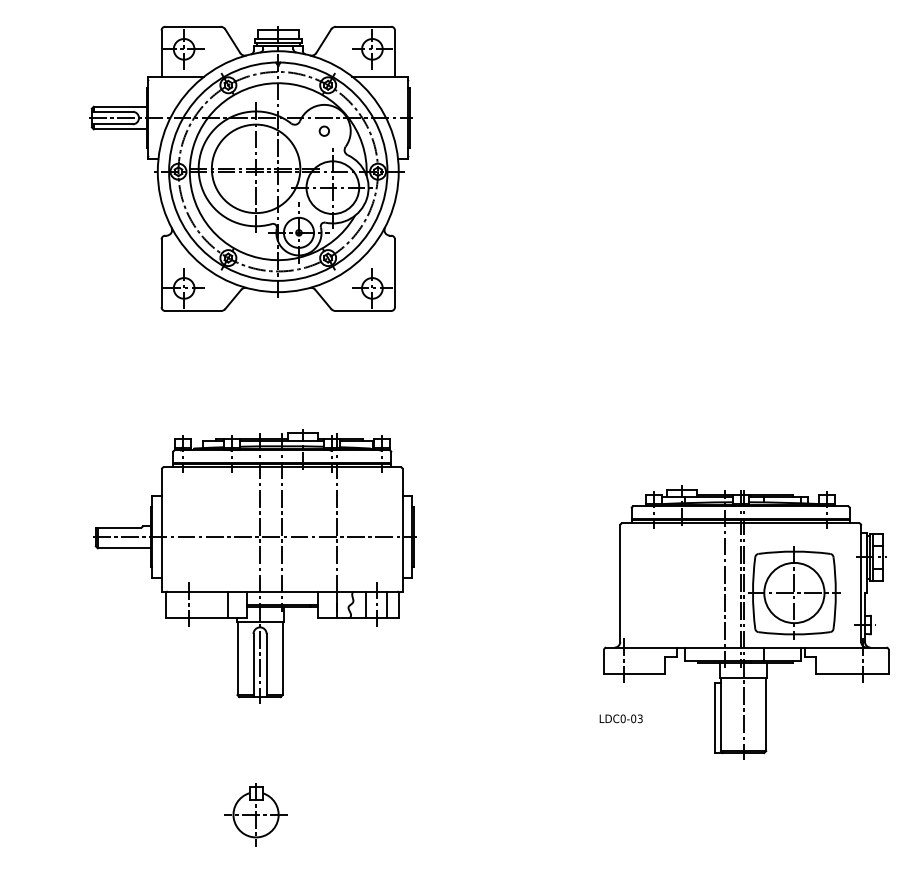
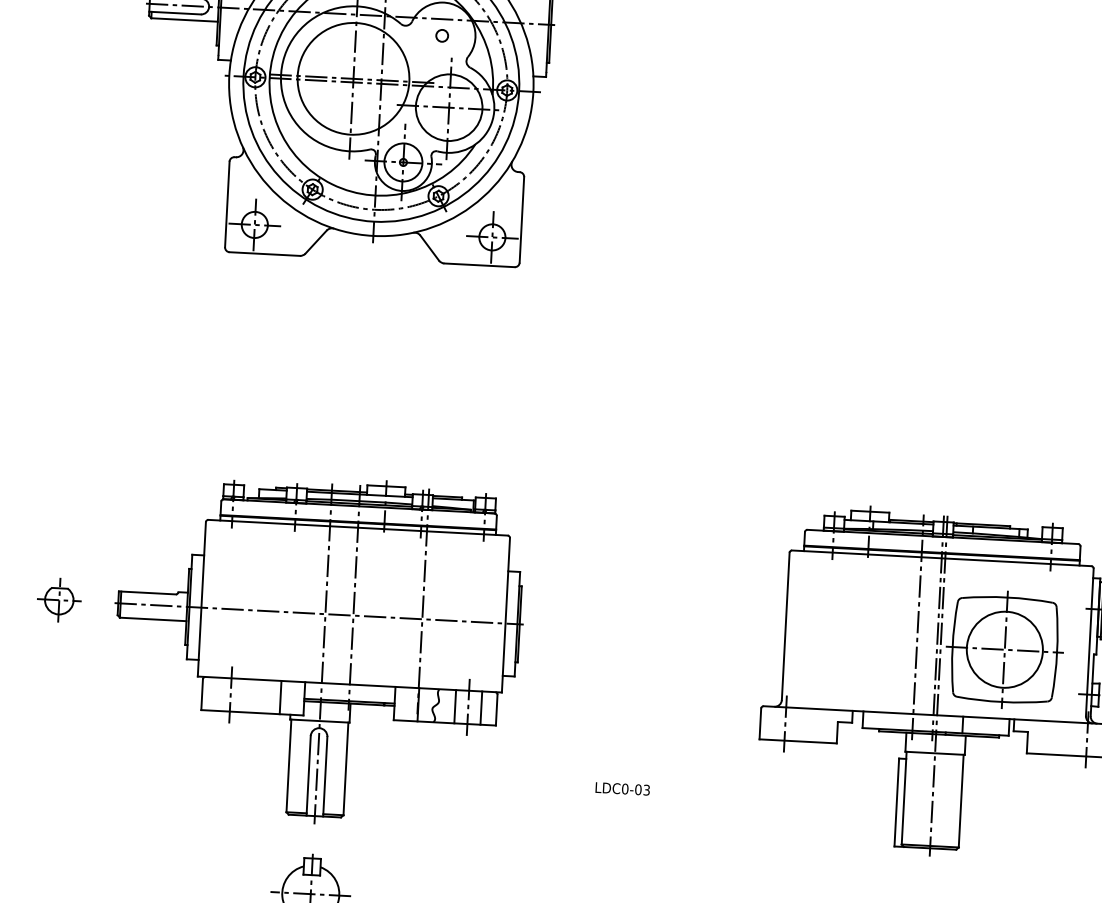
part: (254, 566) -> (316, 650), moved
part: (44, 592) -> (58, 599), added
text: (620, 718) -> (621, 788), moved

